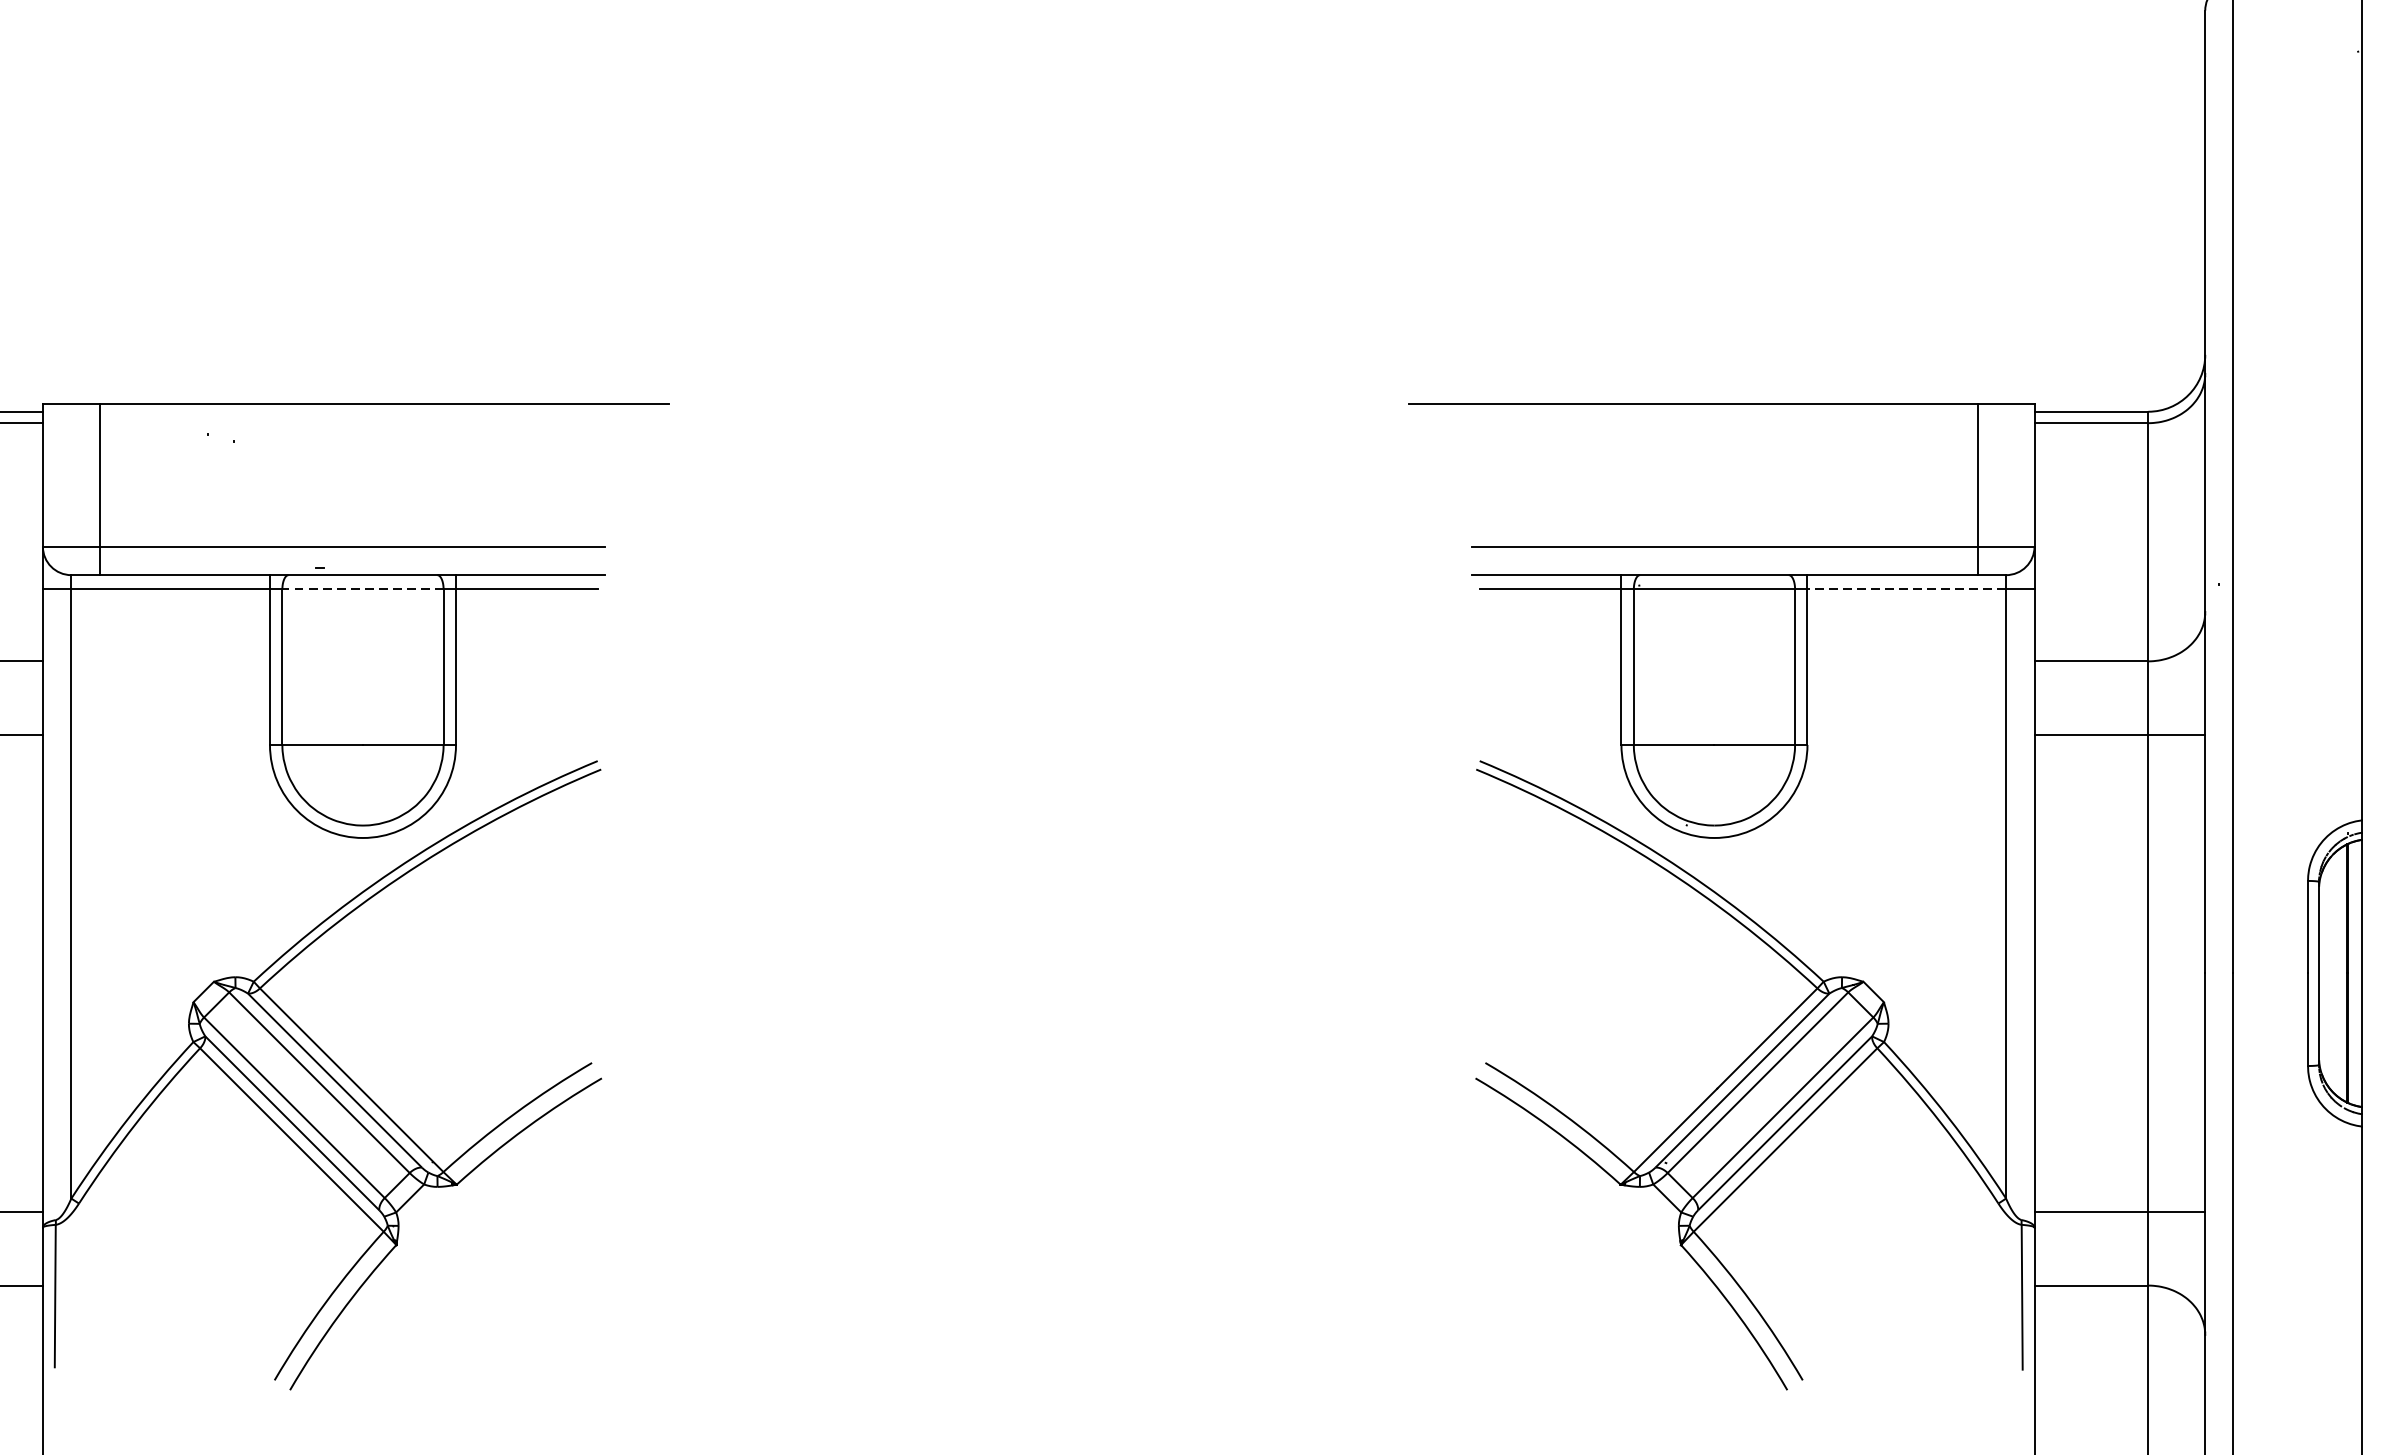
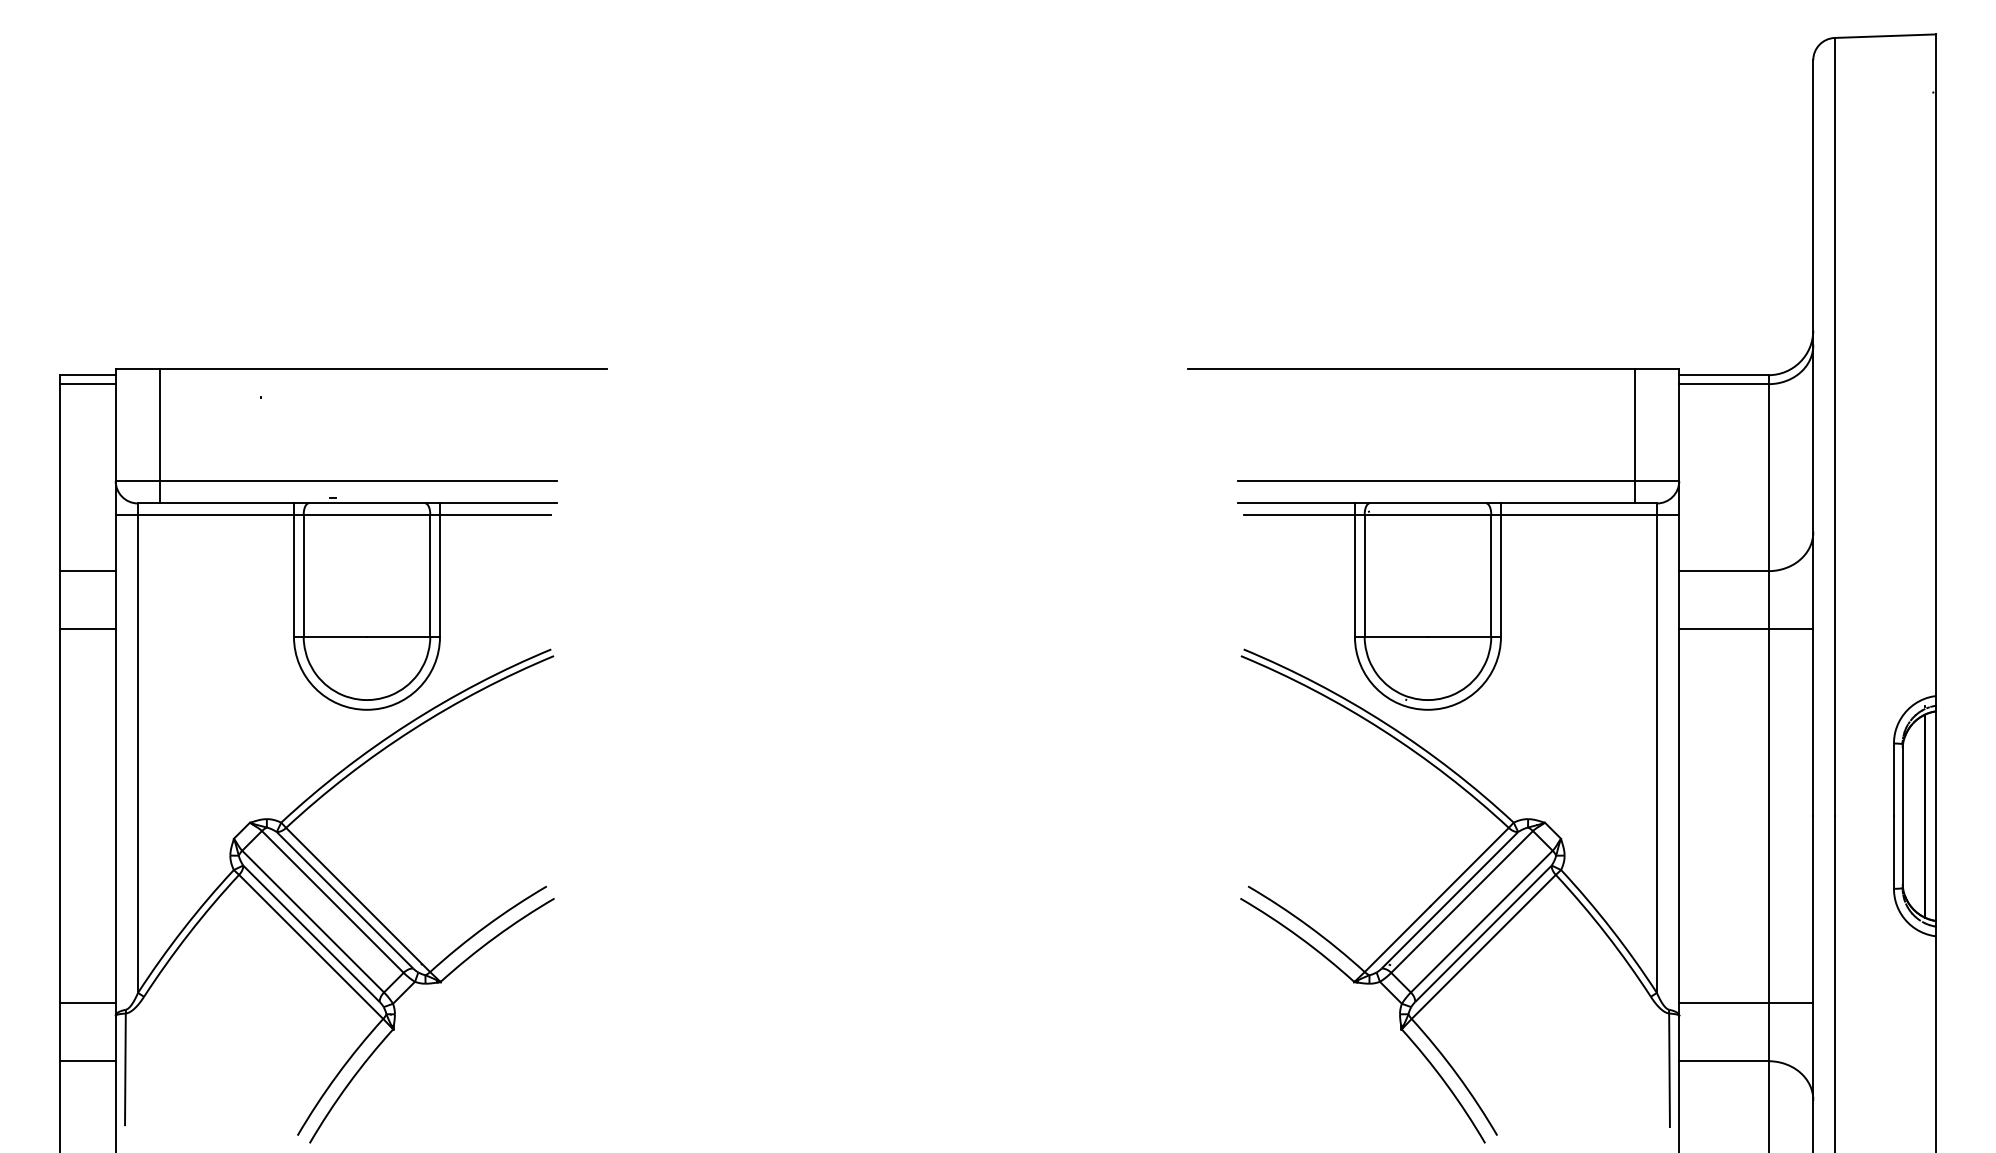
line: (362, 589) -> (366, 514), dashed -> solid
line: (1906, 589) -> (1578, 514), dashed -> solid

